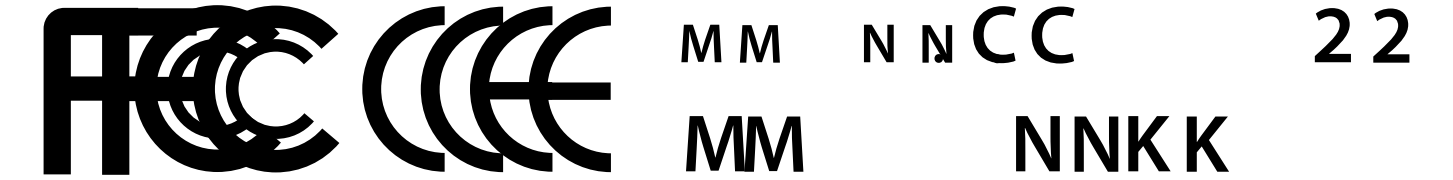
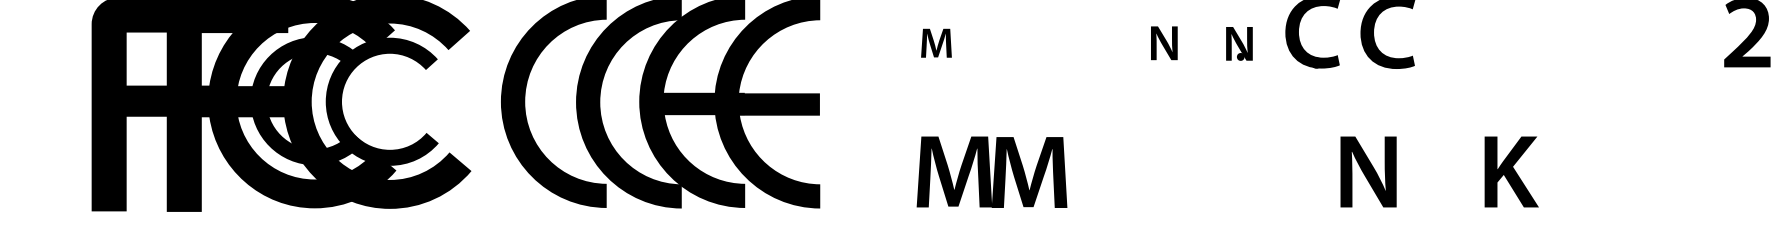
part: (701, 43) -> (936, 43), size x0.6
fill: (759, 43) -> (1011, 43), removed
part: (878, 43) -> (1163, 43), size x0.7
part: (937, 43) -> (1239, 43), size x0.7
fill: (1096, 143) -> (1443, 171), removed
fill: (1207, 143) -> (1586, 171), removed

